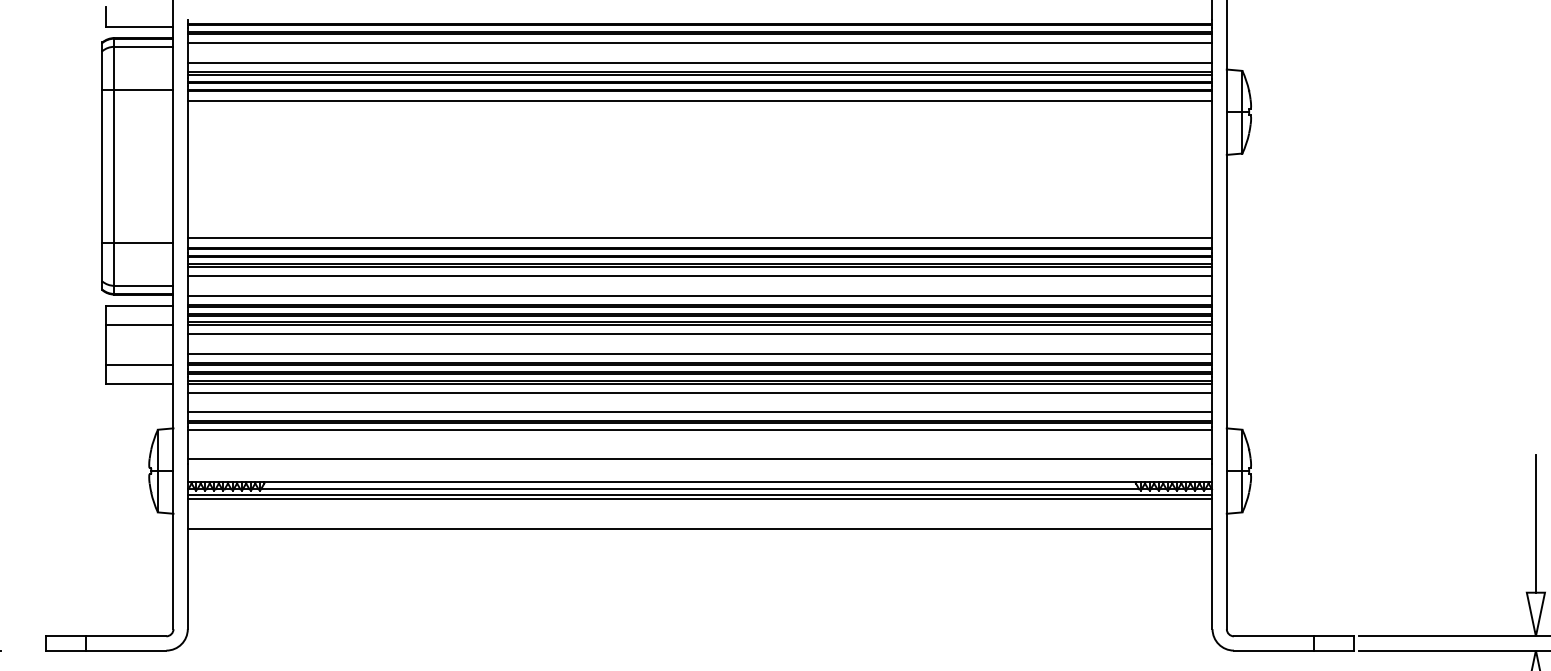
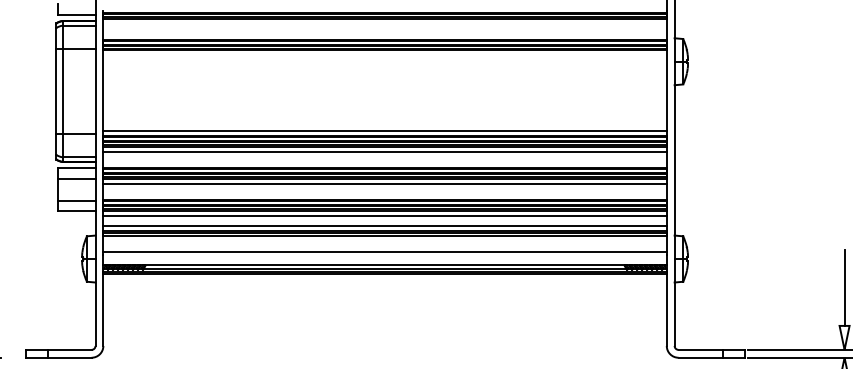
line: (699, 42) -> (384, 23), removed
line: (699, 62) -> (384, 34), removed
line: (699, 100) -> (384, 55), removed
line: (699, 295) -> (384, 162), removed
line: (699, 353) -> (384, 194), removed
line: (699, 528) -> (384, 290), removed

